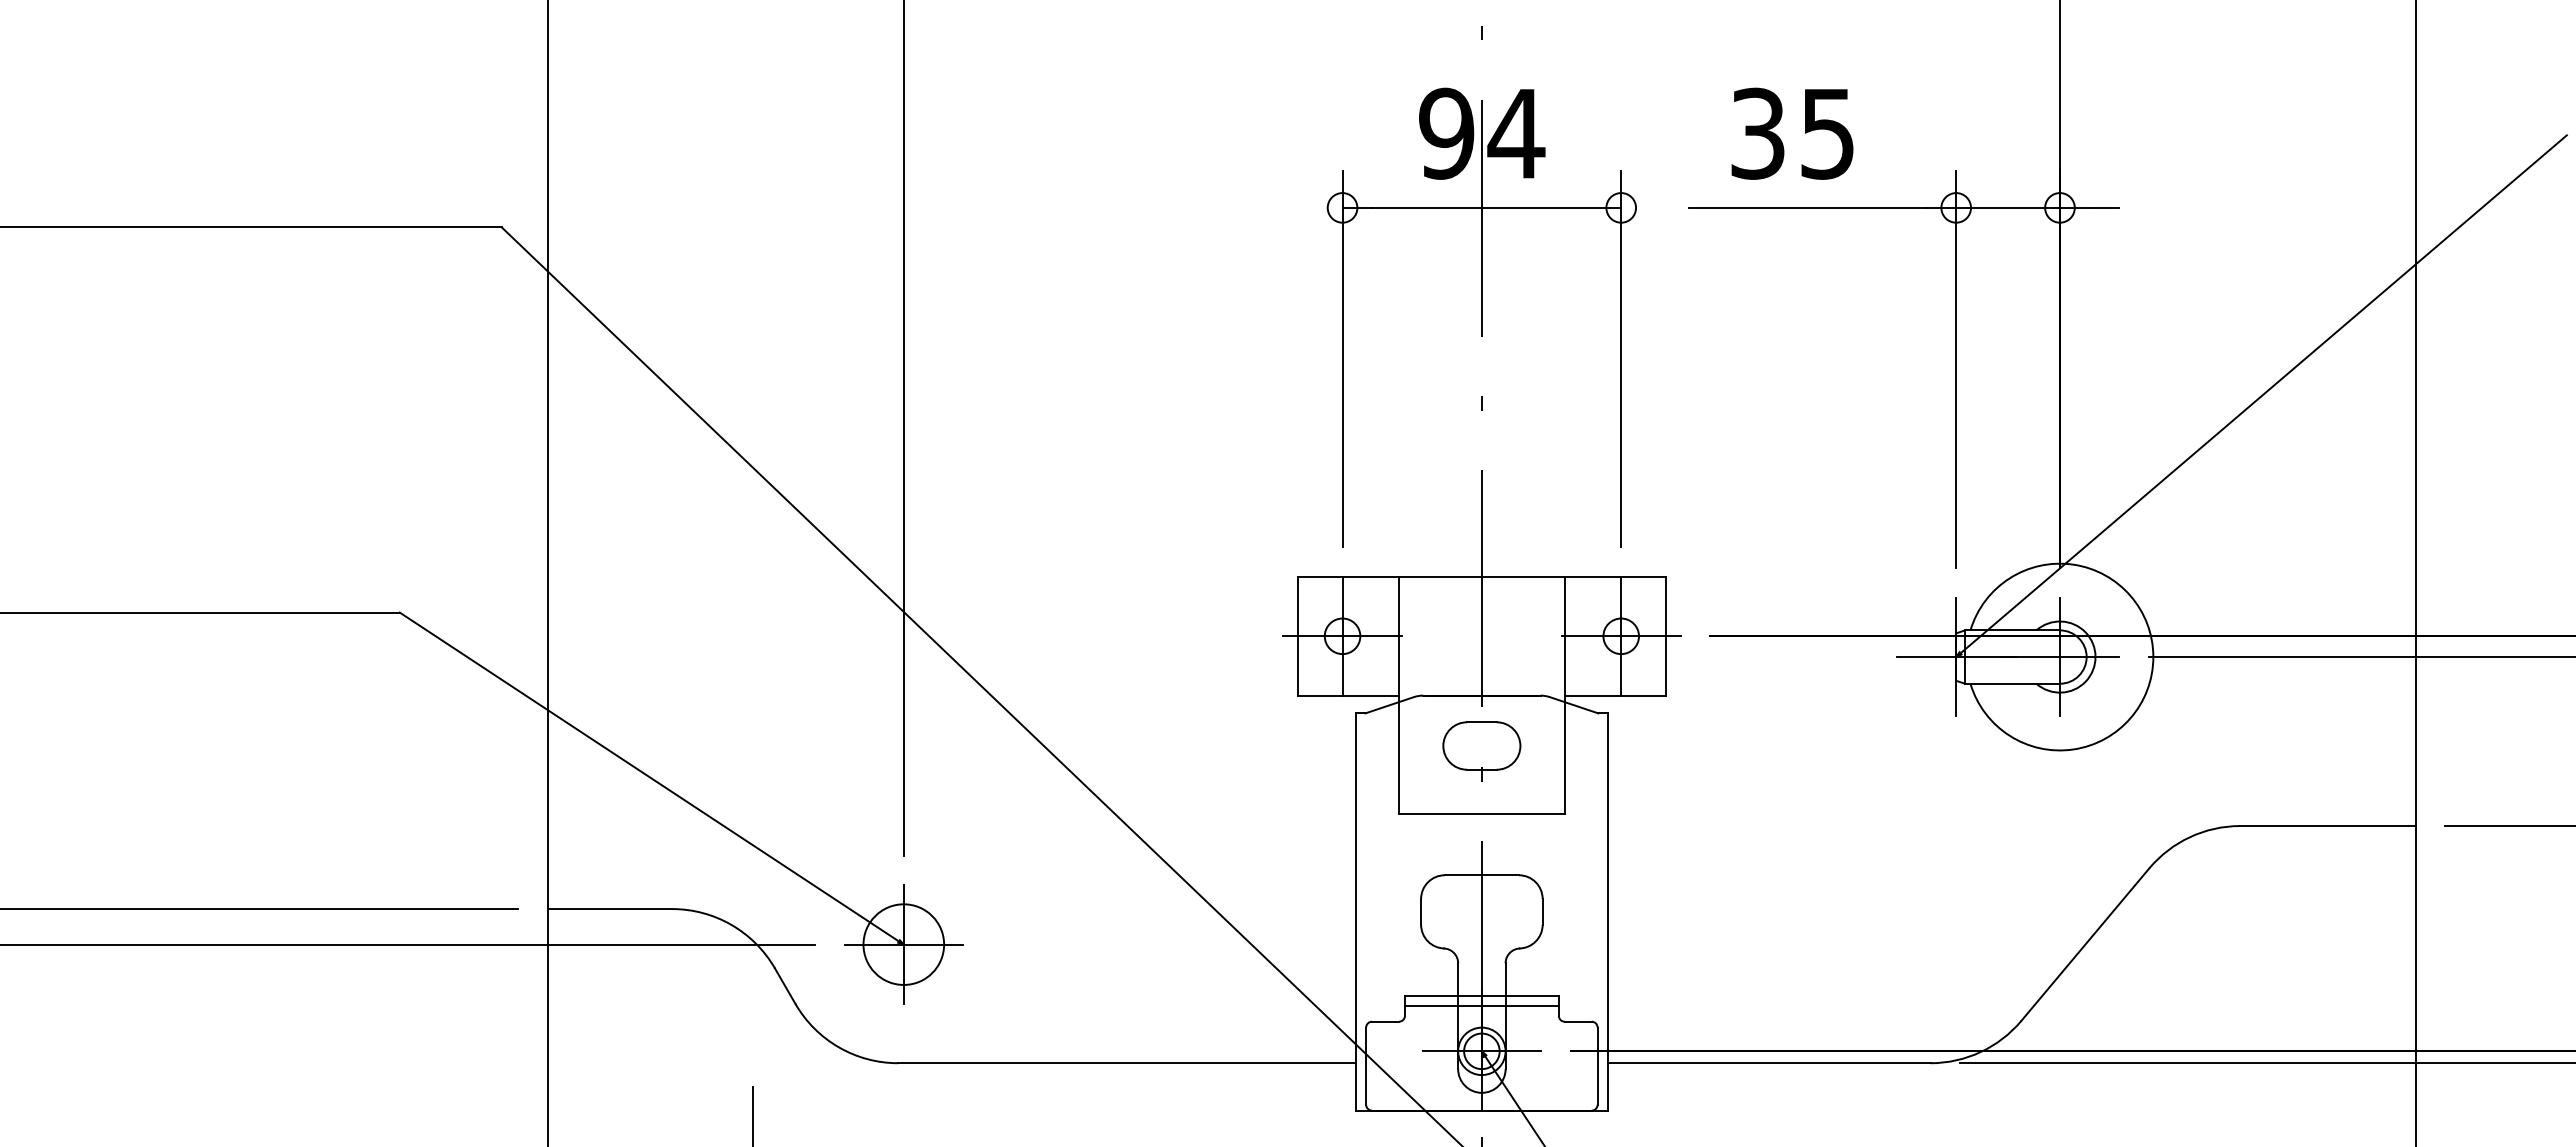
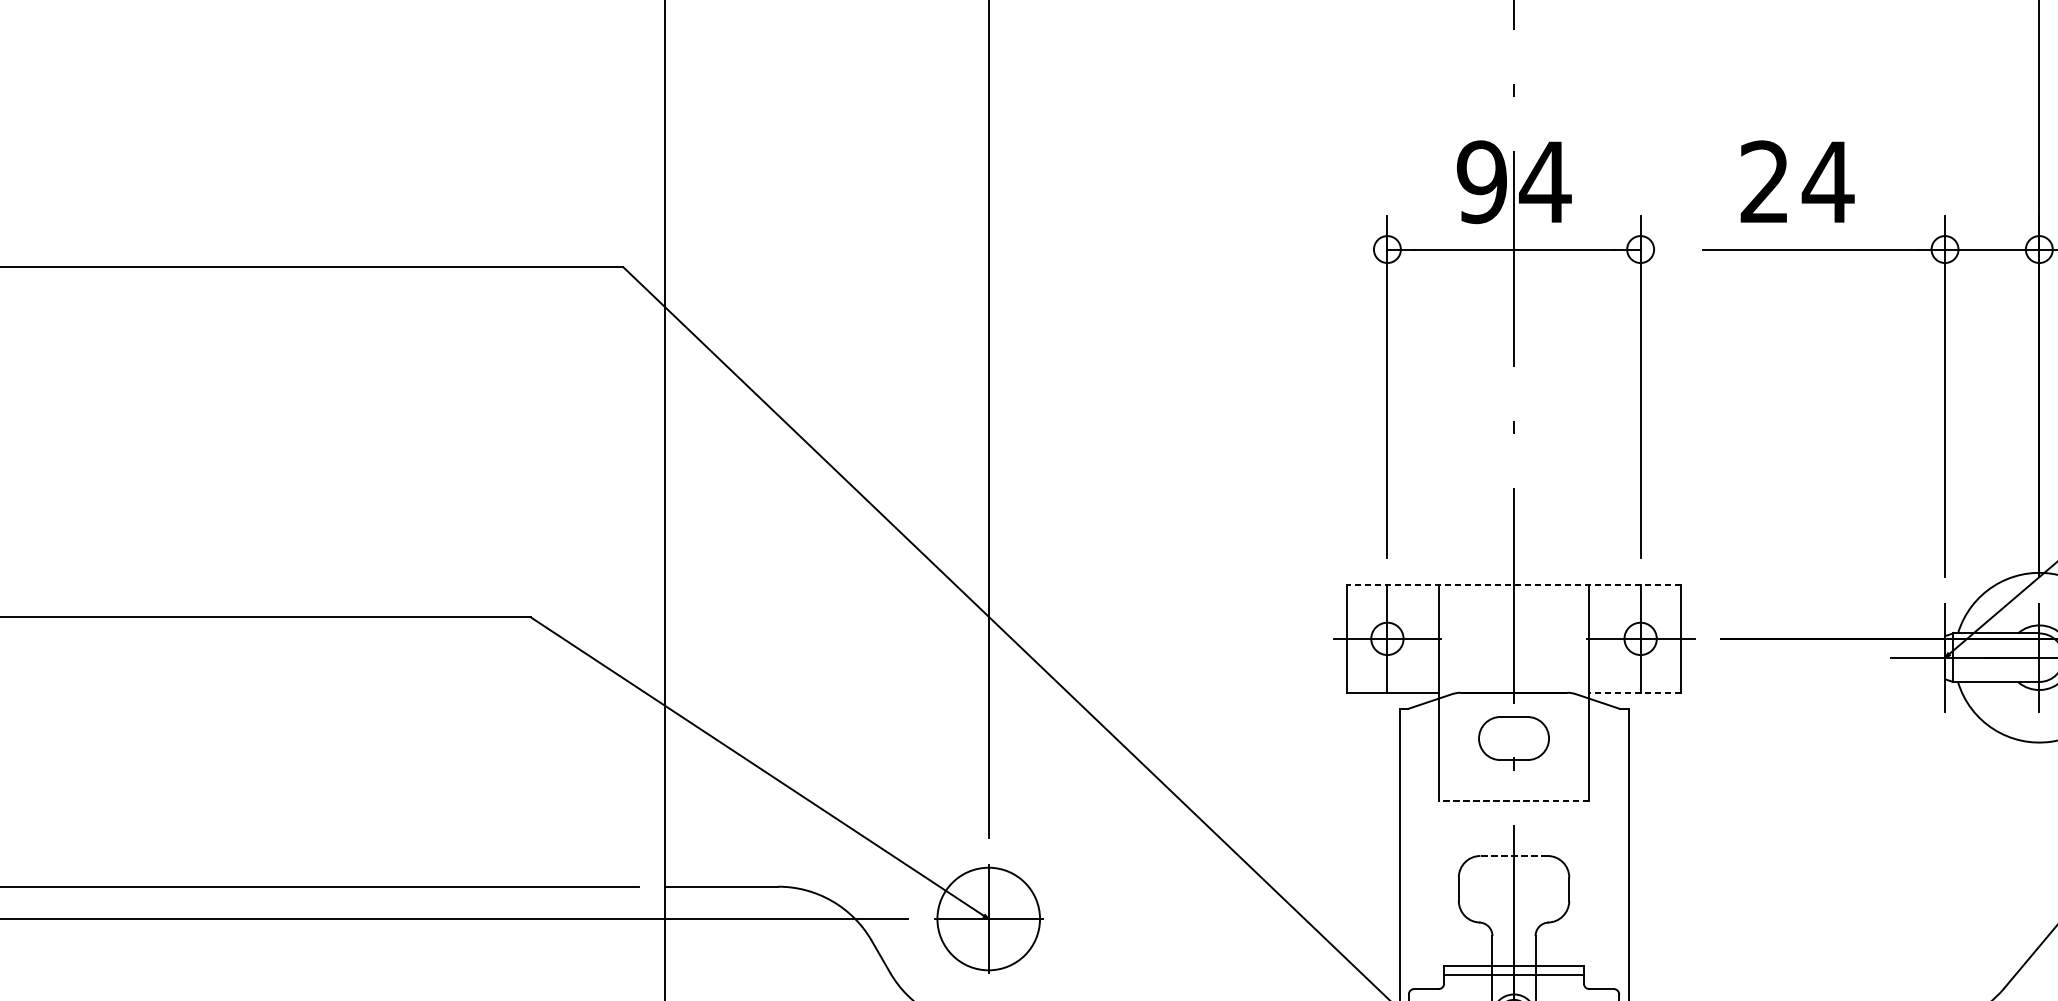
text: (1793, 133) -> (1797, 181), 35 -> 24
line: (1481, 577) -> (1513, 585), solid -> dashed
line: (1614, 695) -> (1634, 692), solid -> dashed
line: (1481, 814) -> (1513, 800), solid -> dashed
line: (1481, 875) -> (1513, 856), solid -> dashed
circle: (903, 944) -> (988, 918), size x1.4

